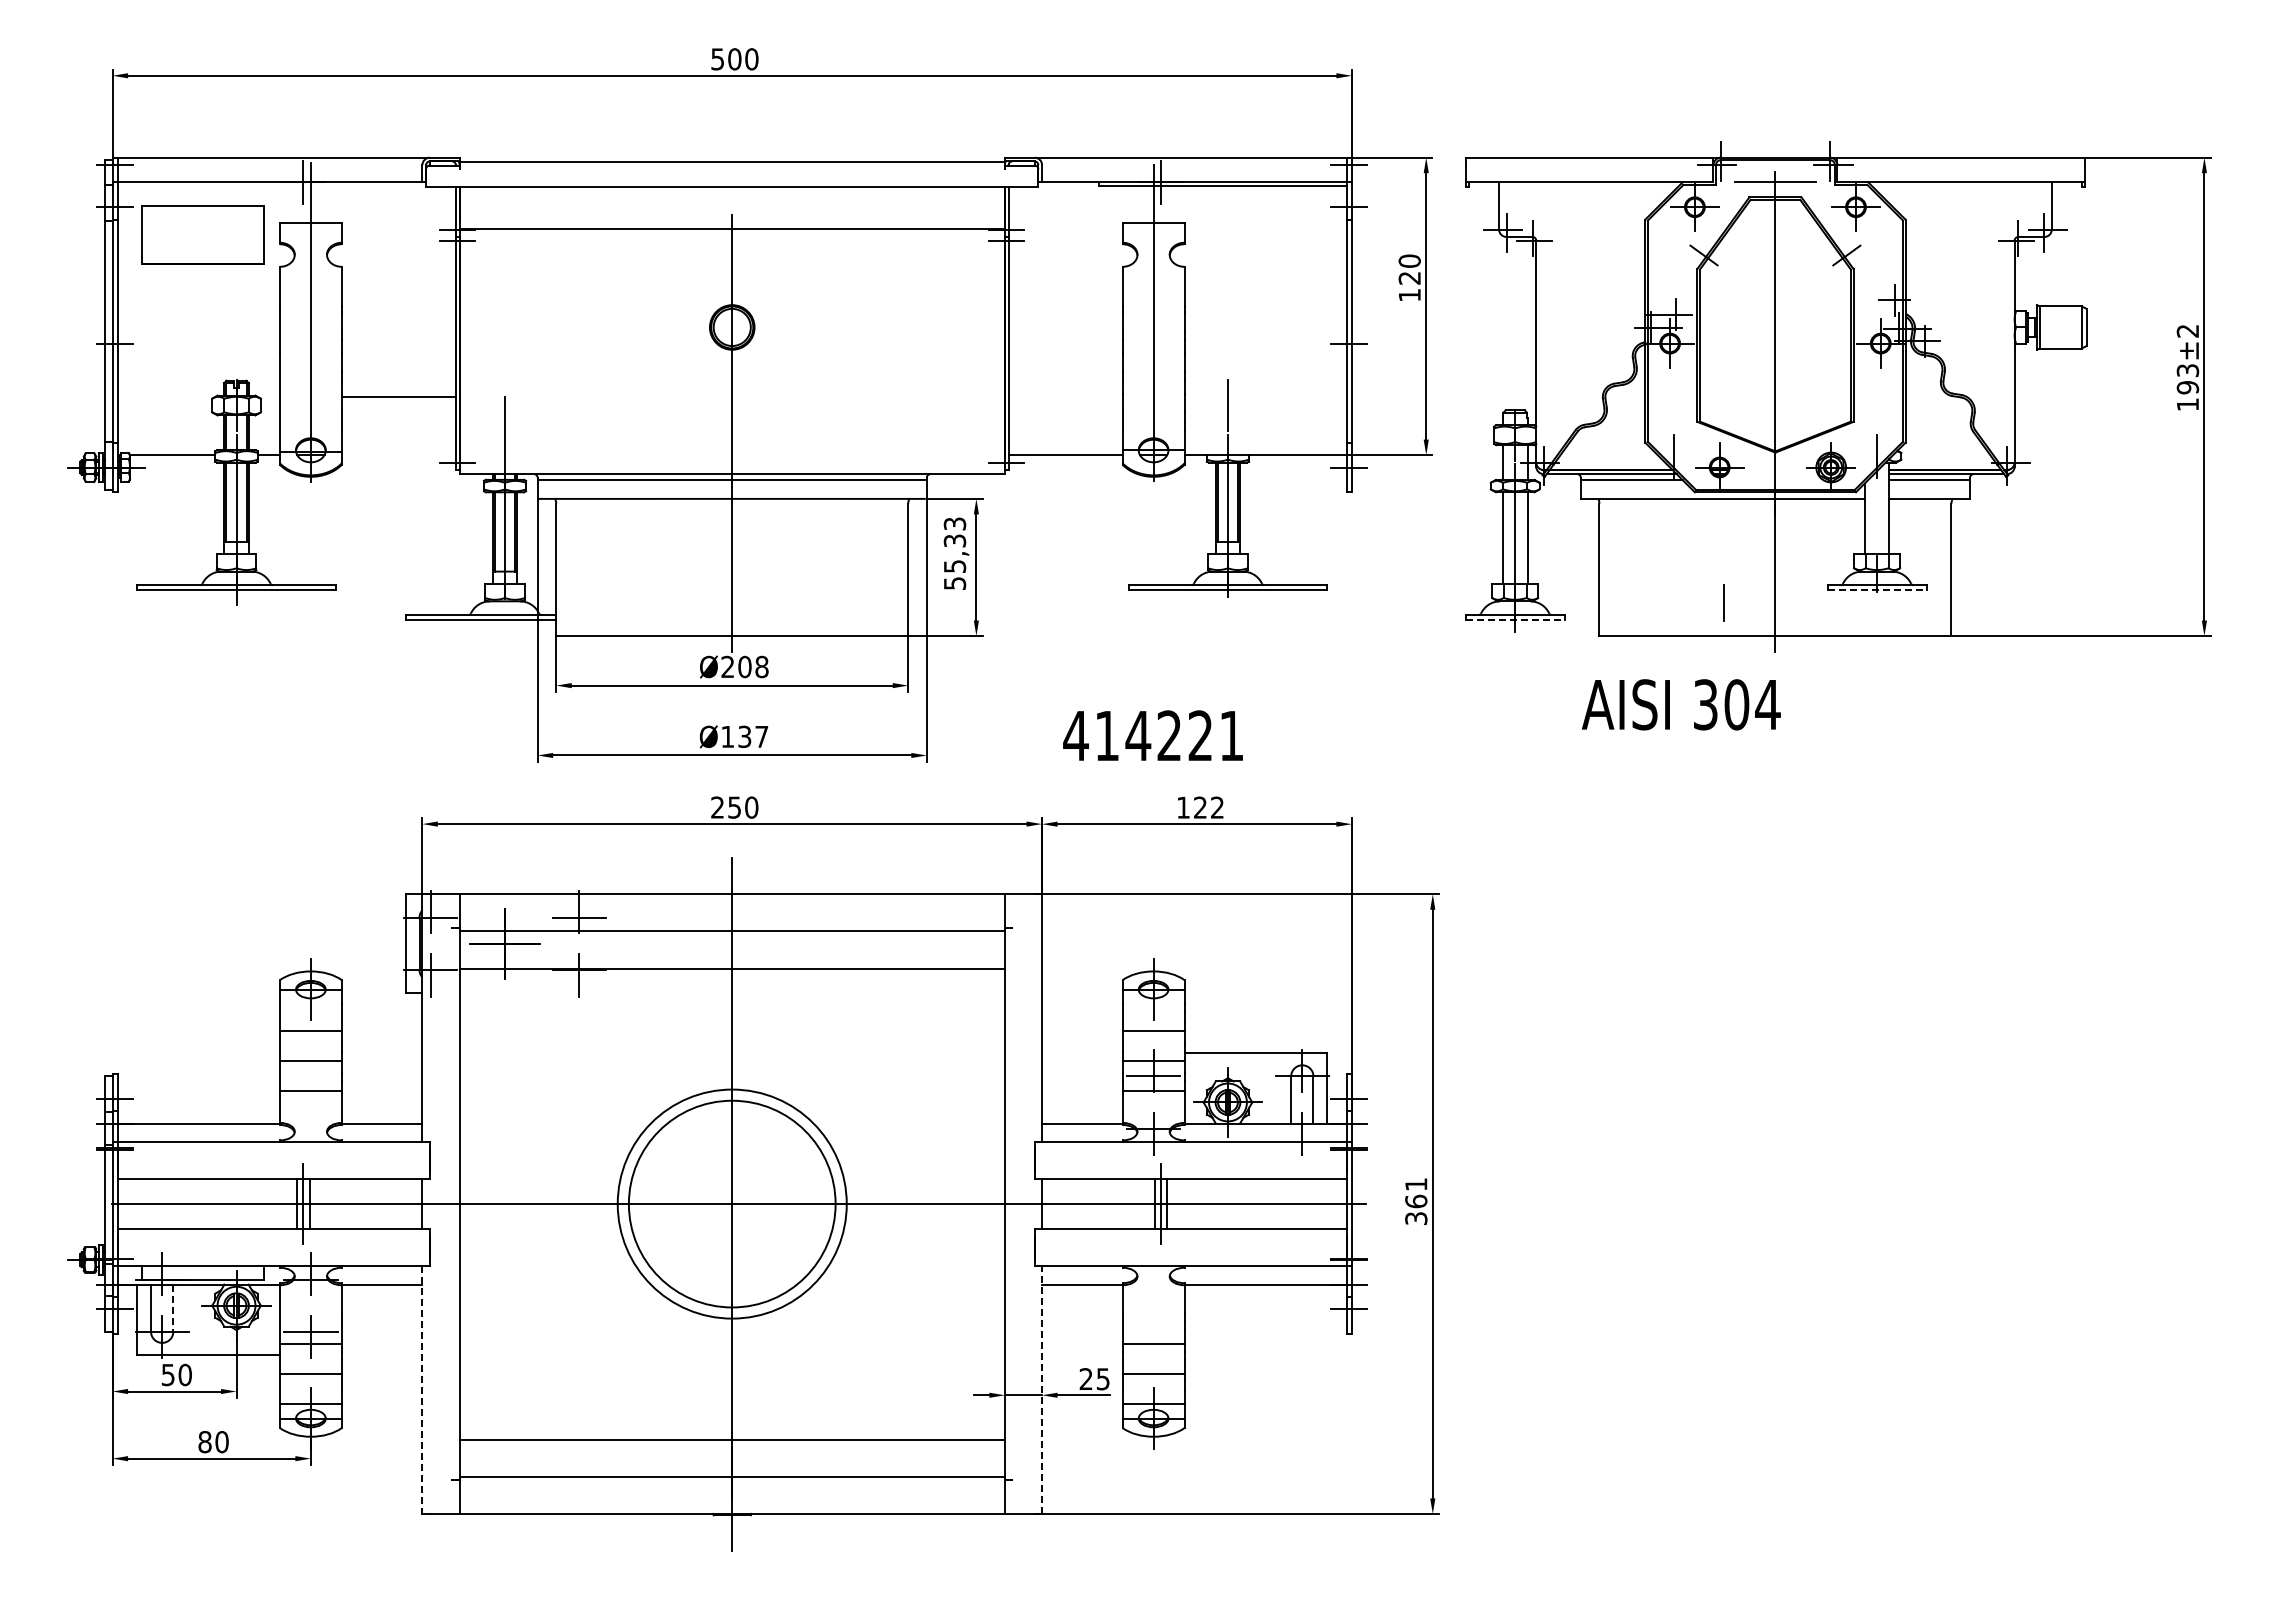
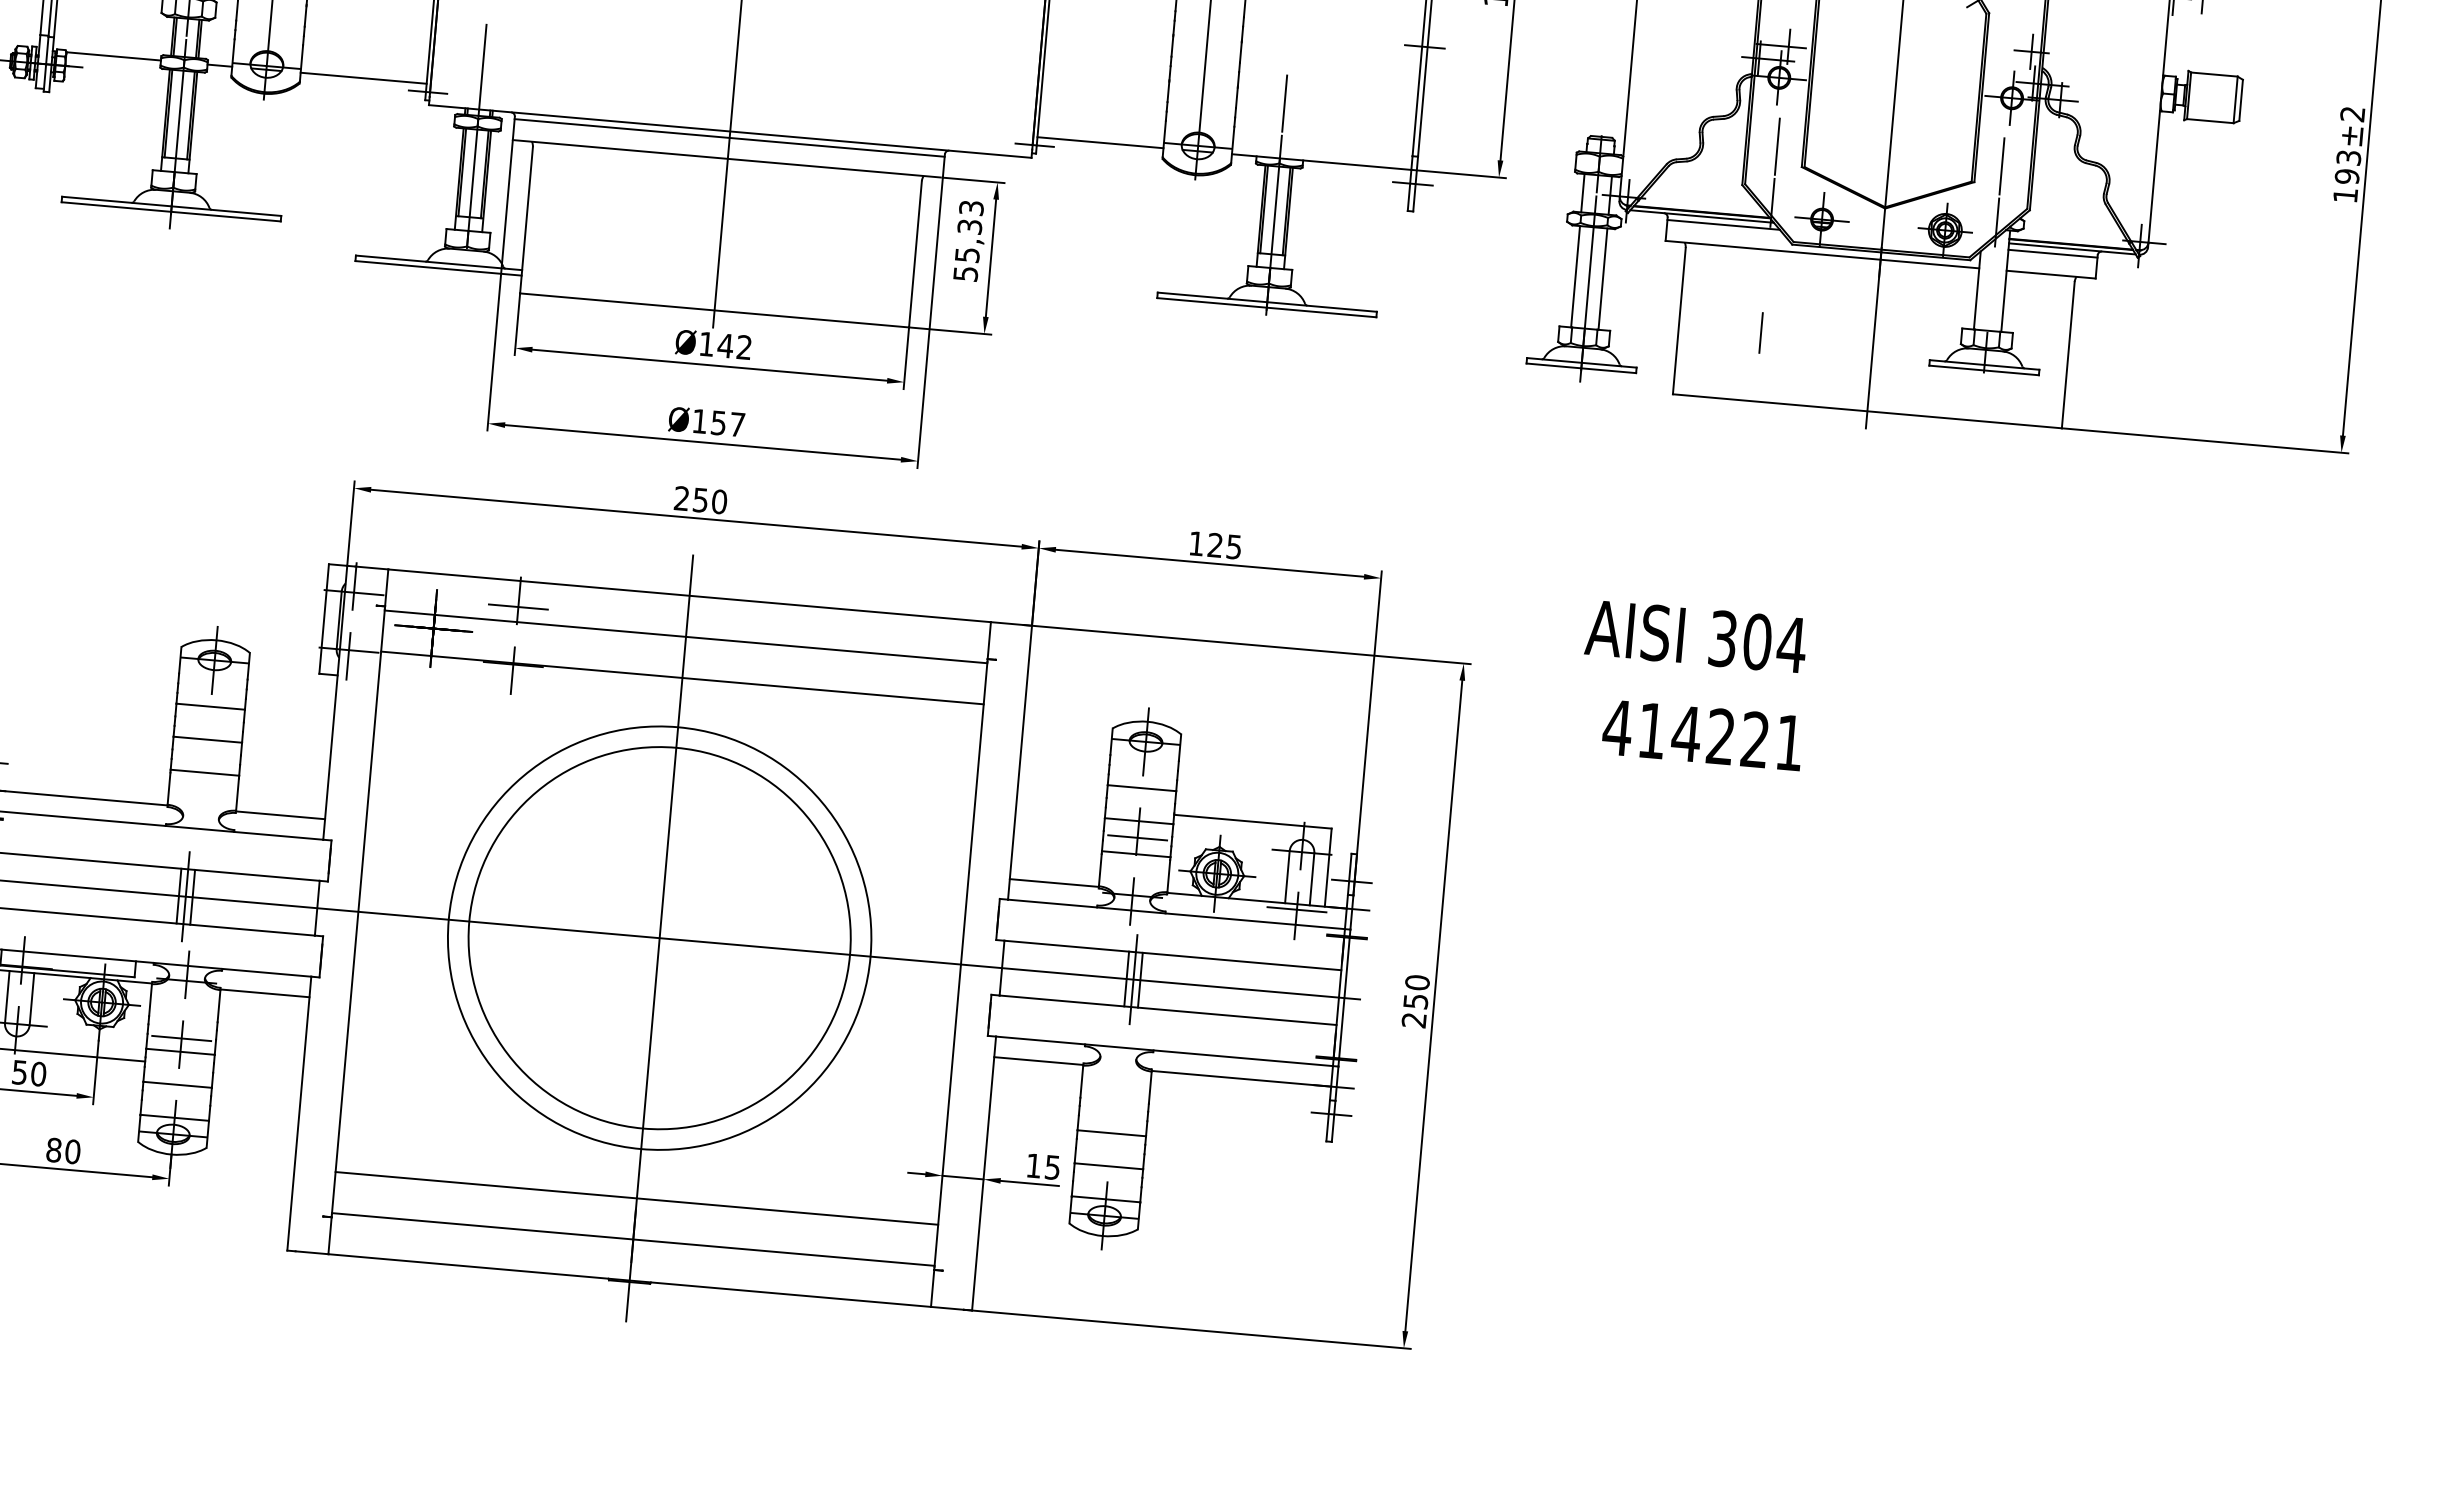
line: (398, 397) -> (363, 78), moved
line: (1673, 405) -> (1777, 146), added
line: (1877, 405) -> (2002, 166), added
line: (1877, 590) -> (1984, 370), dashed -> solid
line: (1723, 602) -> (1760, 332), moved
line: (1515, 619) -> (1581, 367), dashed -> solid
text: (744, 666) -> (725, 345), 208 -> 142
text: (1681, 704) -> (1696, 636), moved
text: (1152, 735) -> (1702, 734), moved
text: (745, 736) -> (719, 422), 137 -> 157
text: (1217, 807) -> (1234, 546), 122 -> 125
line: (1301, 1128) -> (1296, 909), added
text: (1416, 1201) -> (1416, 1001), 361 -> 250
circle: (731, 1203) -> (658, 937), size x1.67
circle: (732, 1203) -> (660, 937), size x1.67
line: (173, 1308) -> (32, 999), dashed -> solid
text: (1085, 1378) -> (1033, 1165), 25 -> 15
line: (422, 1389) -> (299, 1113), dashed -> solid
line: (1042, 1389) -> (984, 1173), dashed -> solid

